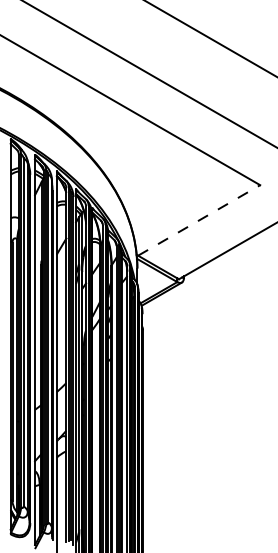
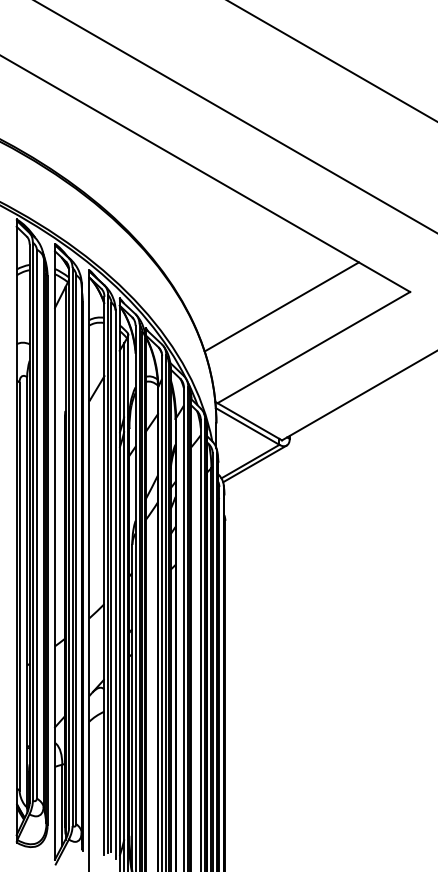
line: (178, 194) -> (281, 306), added
line: (199, 220) -> (314, 347), dashed -> solid

